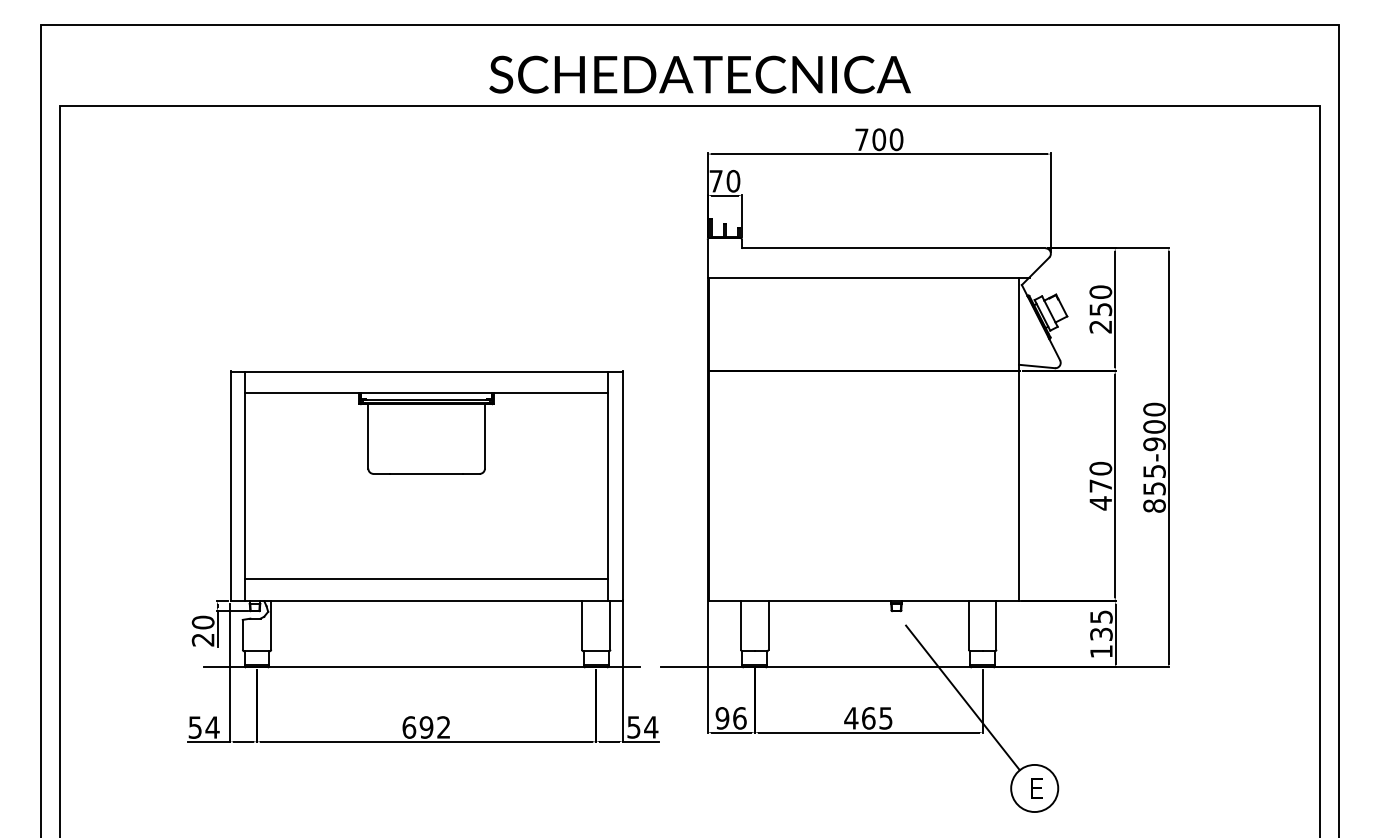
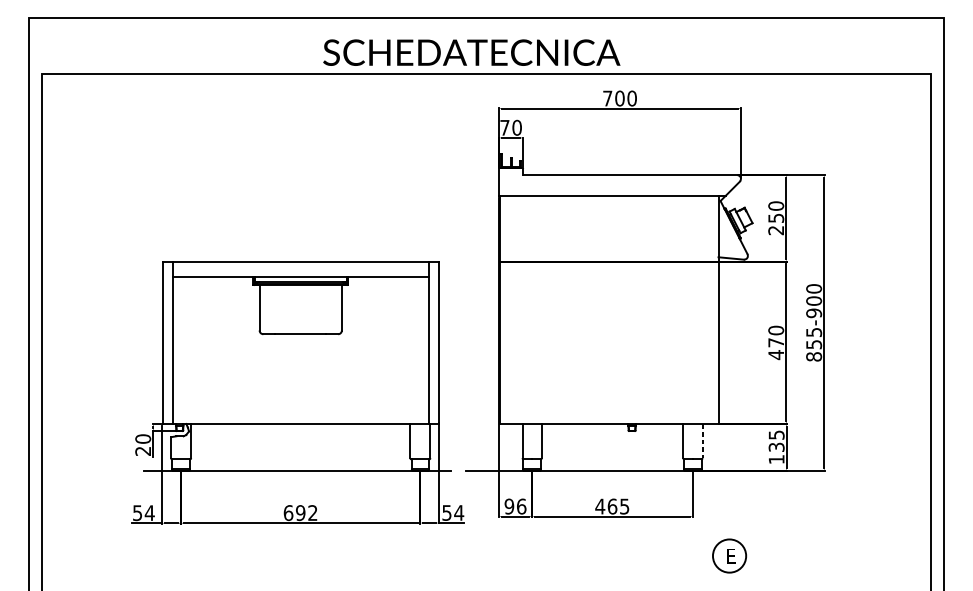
text: (699, 74) -> (471, 52), moved
line: (426, 579) -> (300, 408), removed
line: (996, 626) -> (702, 441), solid -> dashed
line: (962, 697) -> (678, 491), removed

